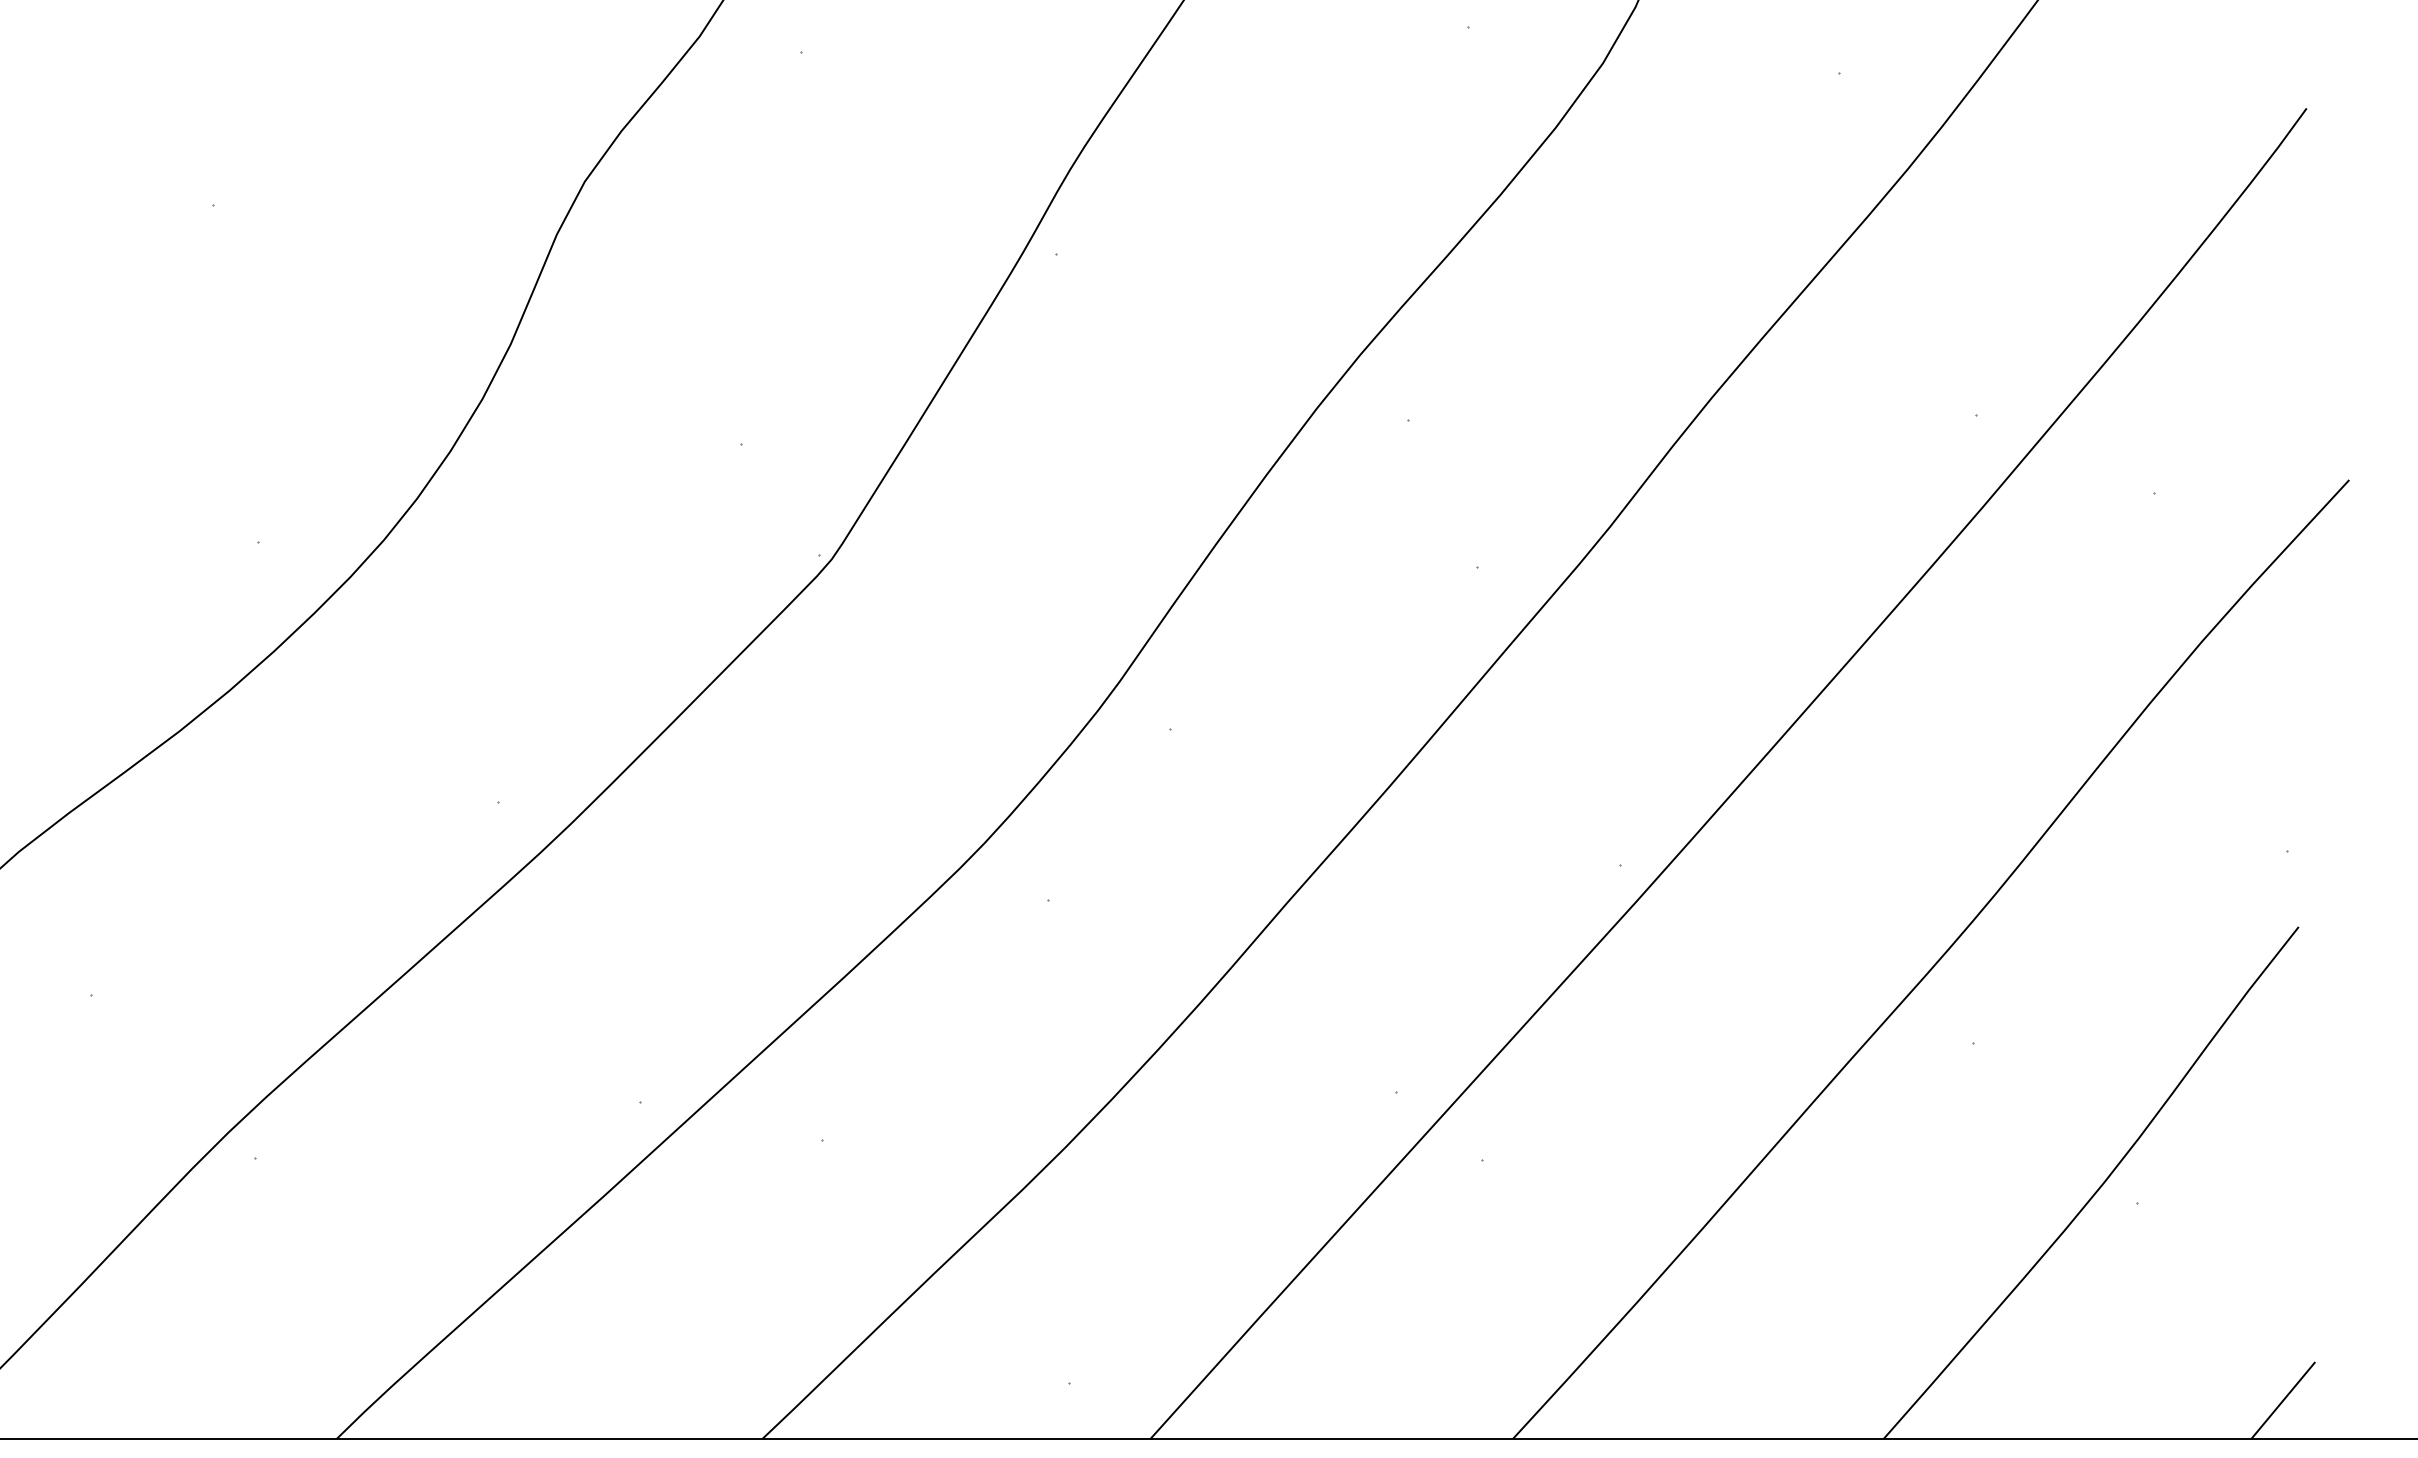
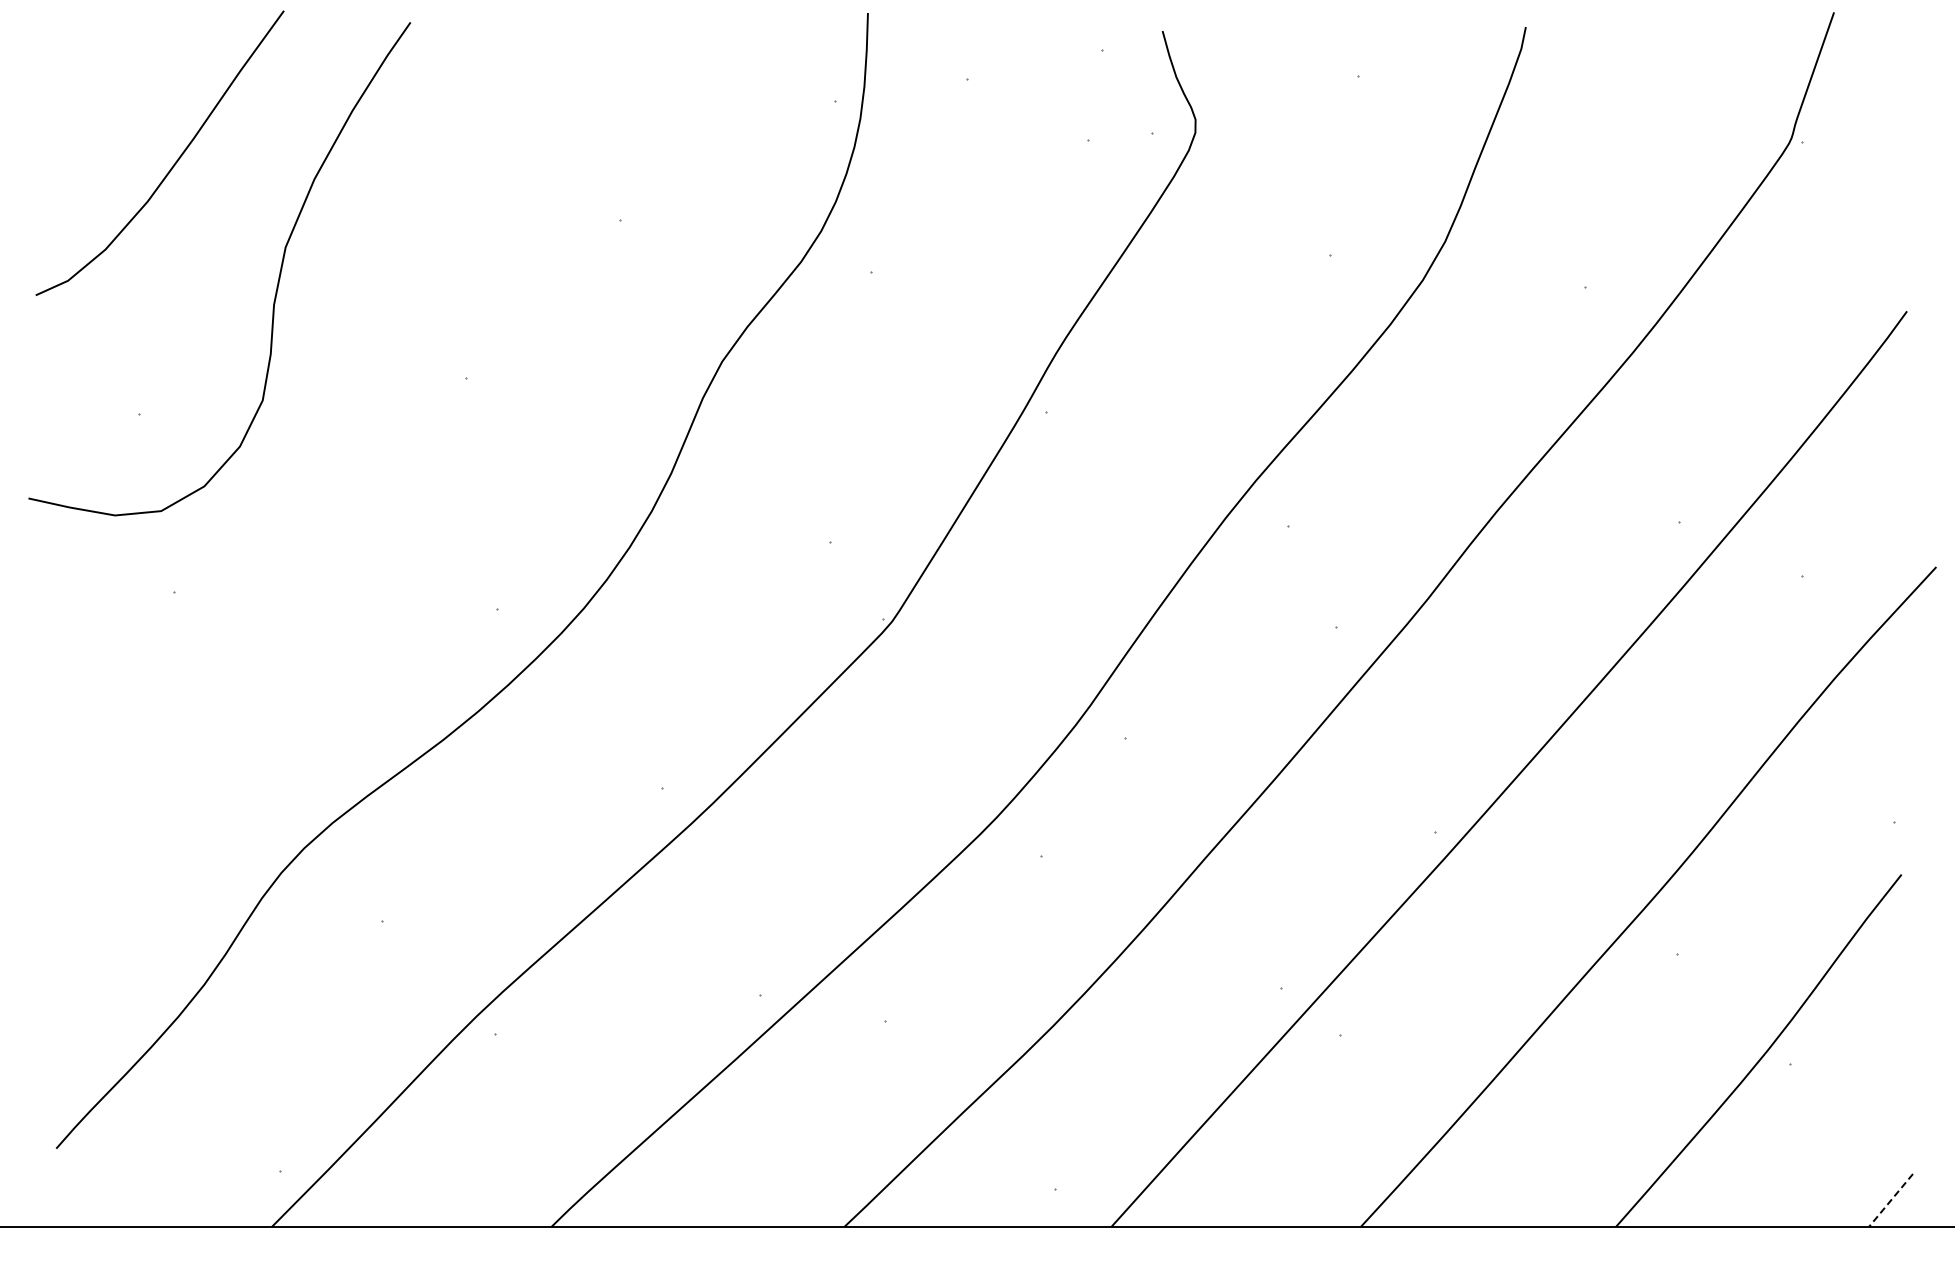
line: (2282, 1400) -> (1890, 1200), solid -> dashed

